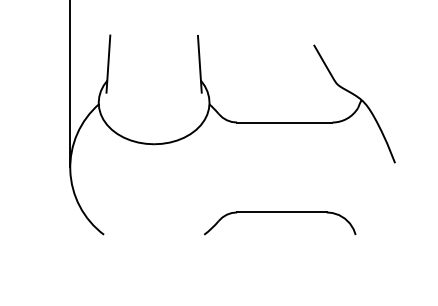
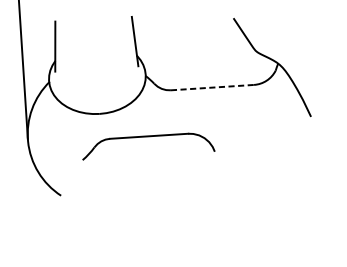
line: (284, 122) -> (212, 87), solid -> dashed
part: (280, 212) -> (147, 136), moved

